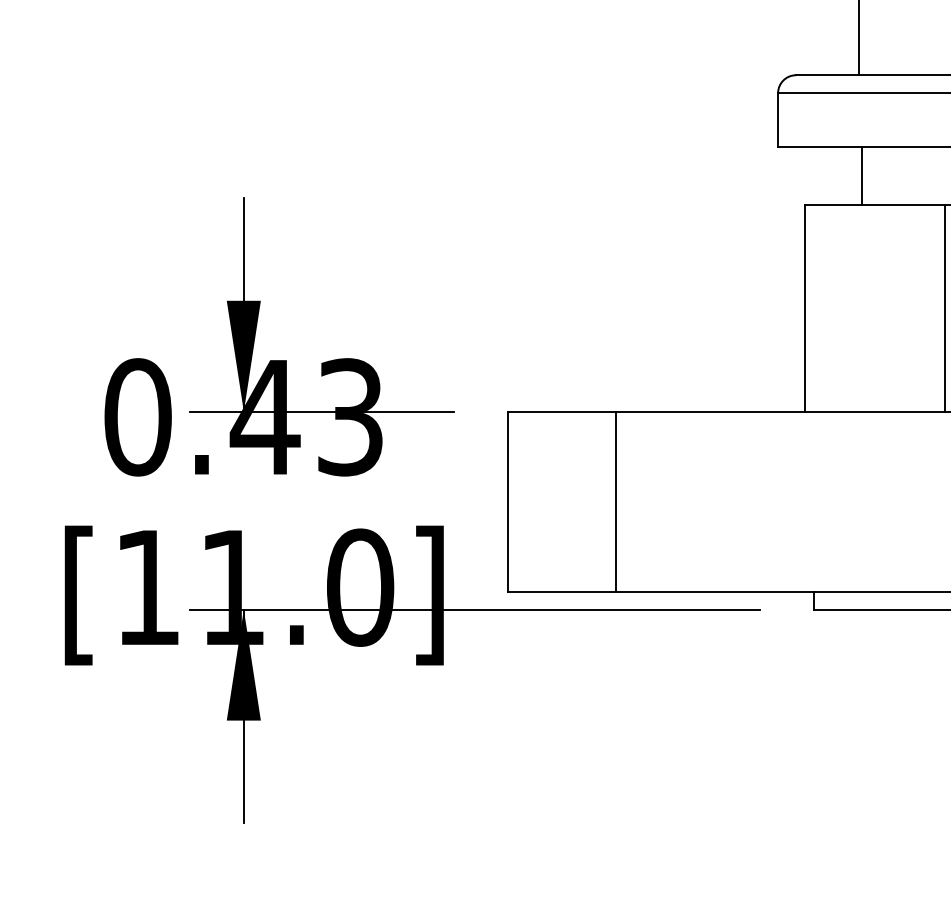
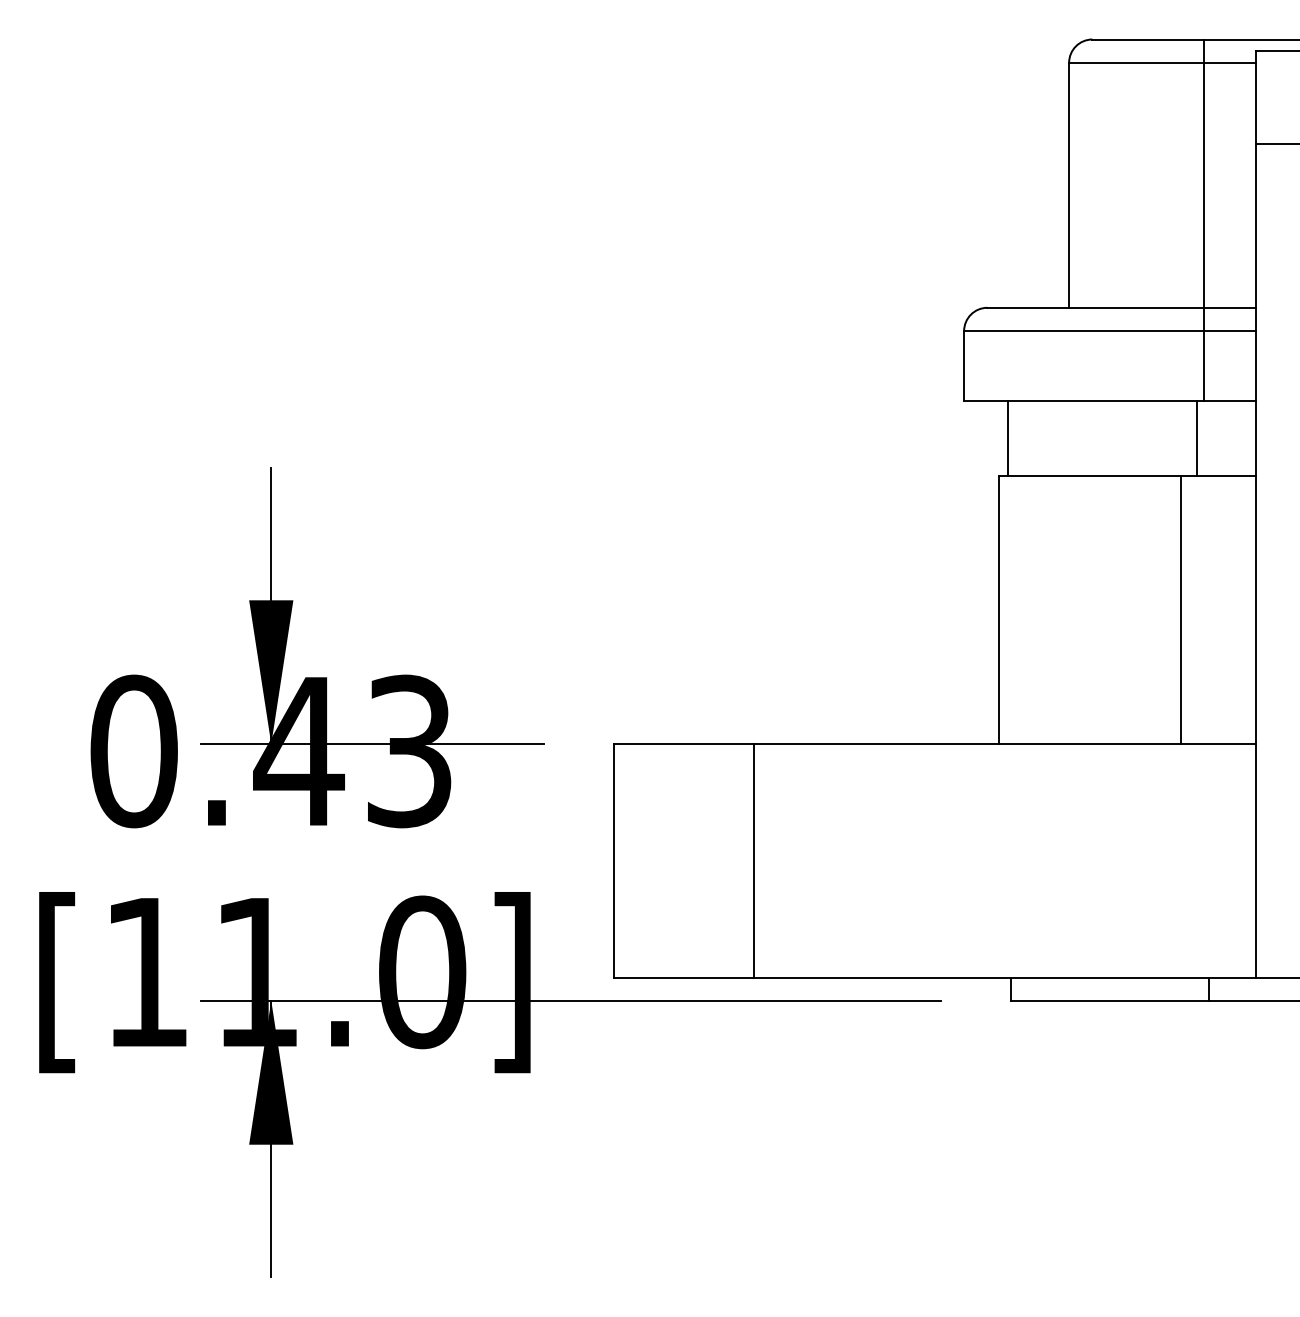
line: (861, 176) -> (1007, 438), moved

